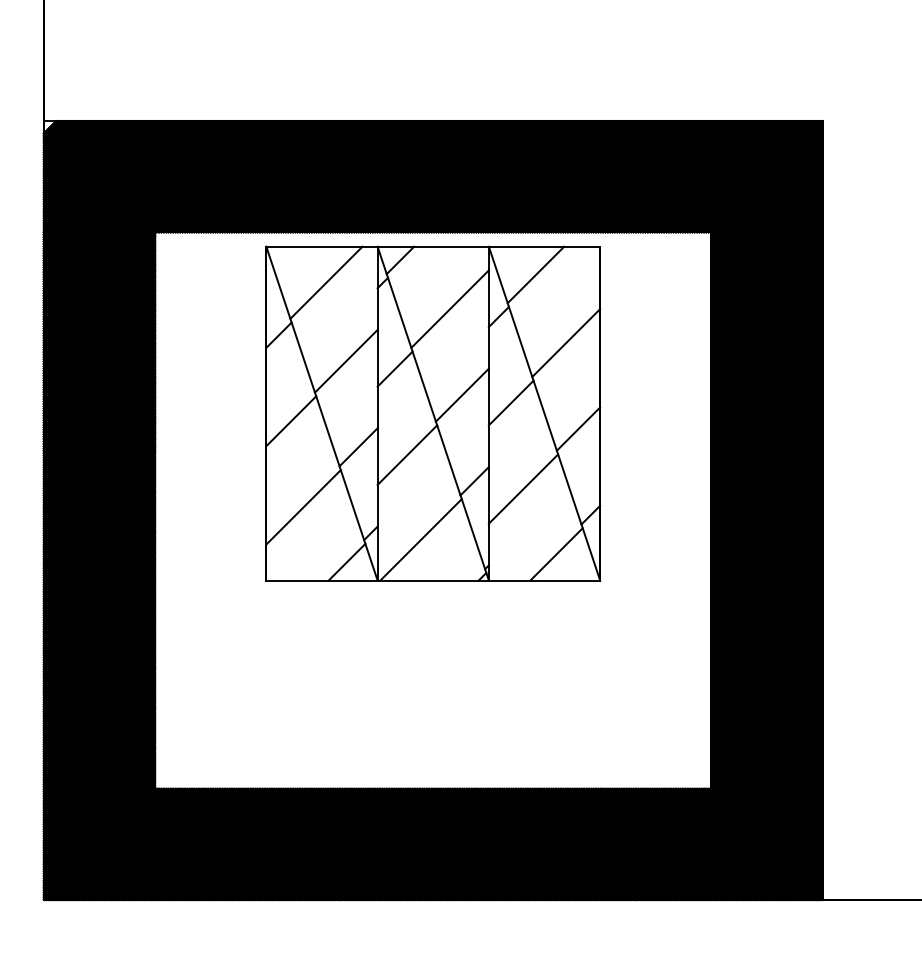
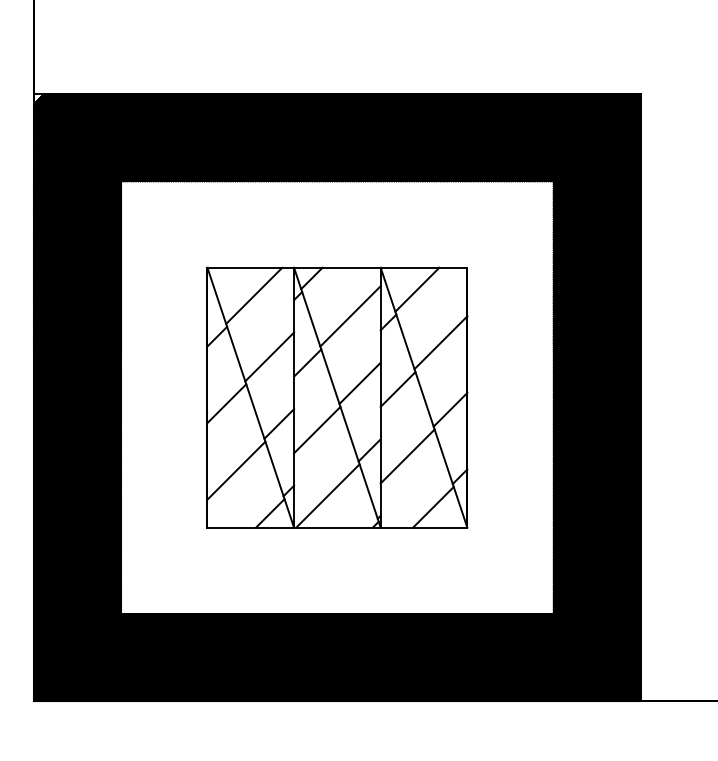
part: (433, 413) -> (337, 397), moved

